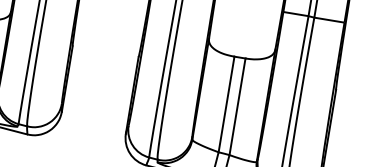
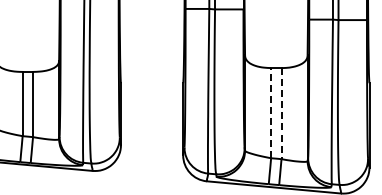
line: (227, 103) -> (271, 112), solid -> dashed
line: (237, 106) -> (281, 113), solid -> dashed

